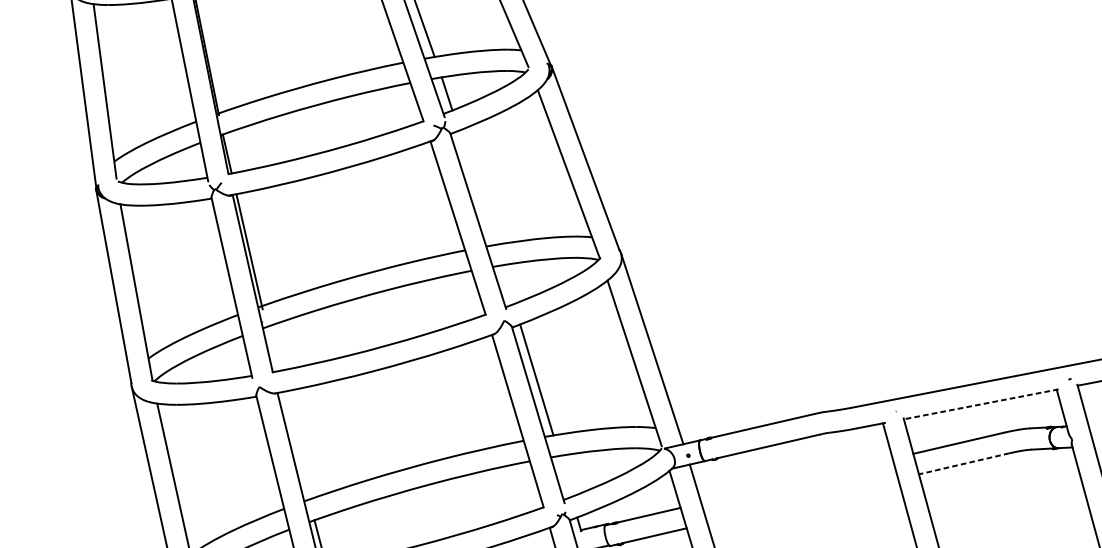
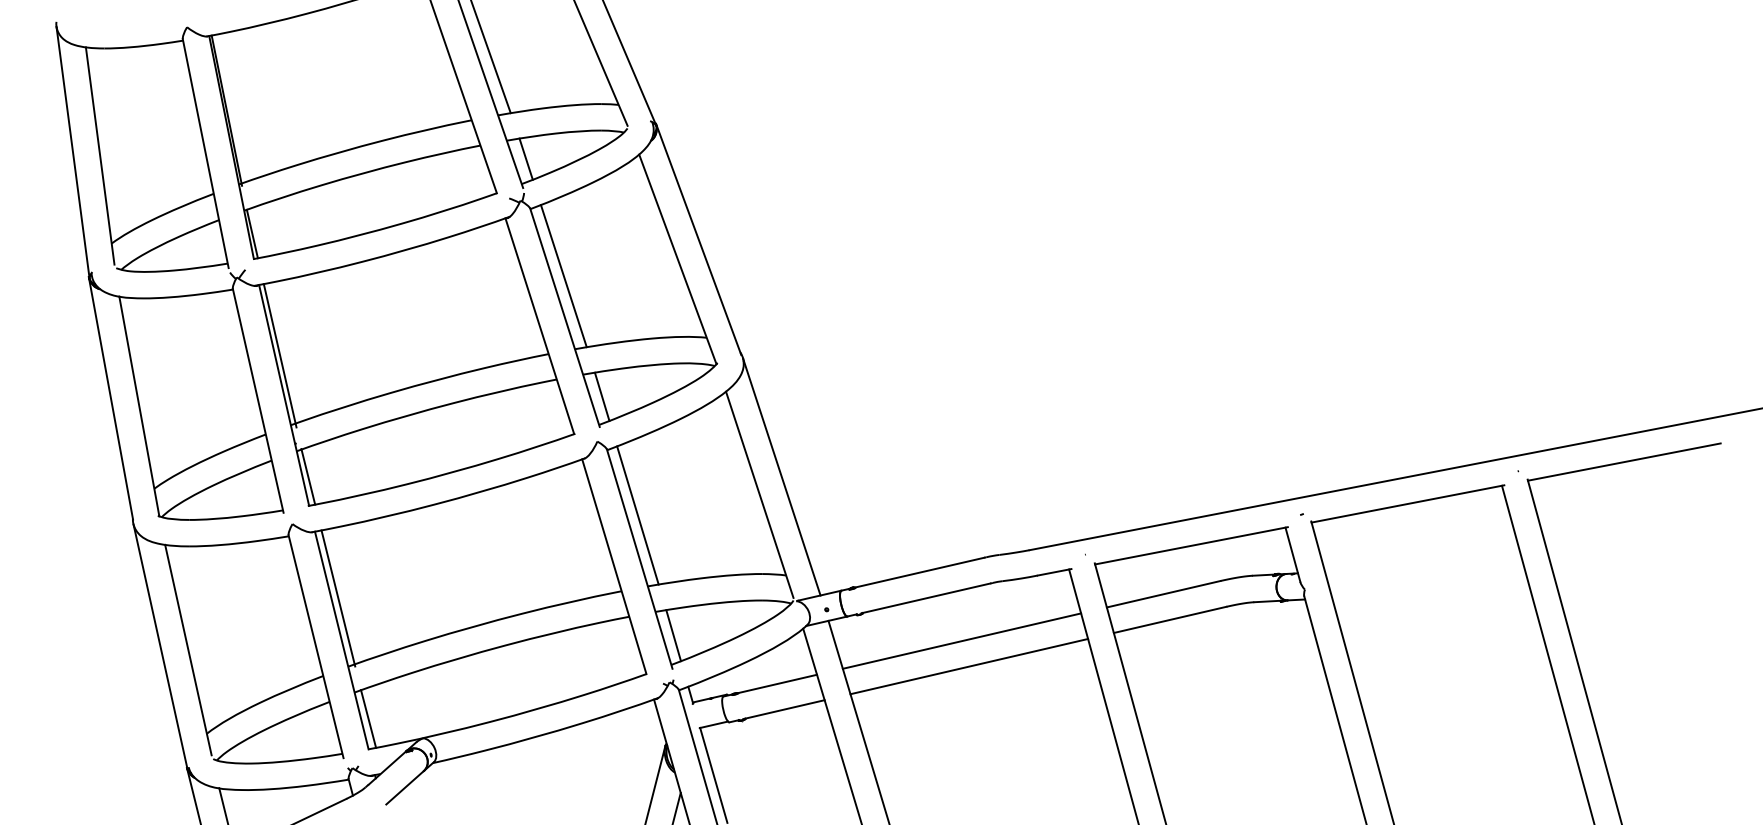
line: (477, 188) -> (563, 276), added
line: (507, 284) -> (601, 396), added
line: (272, 348) -> (308, 476), added
line: (981, 404) -> (1191, 545), dashed -> solid
line: (296, 446) -> (338, 598), added
line: (964, 463) -> (1170, 619), dashed -> solid
line: (565, 476) -> (673, 635), added
line: (796, 480) -> (961, 640), added
line: (803, 501) -> (969, 666), added

